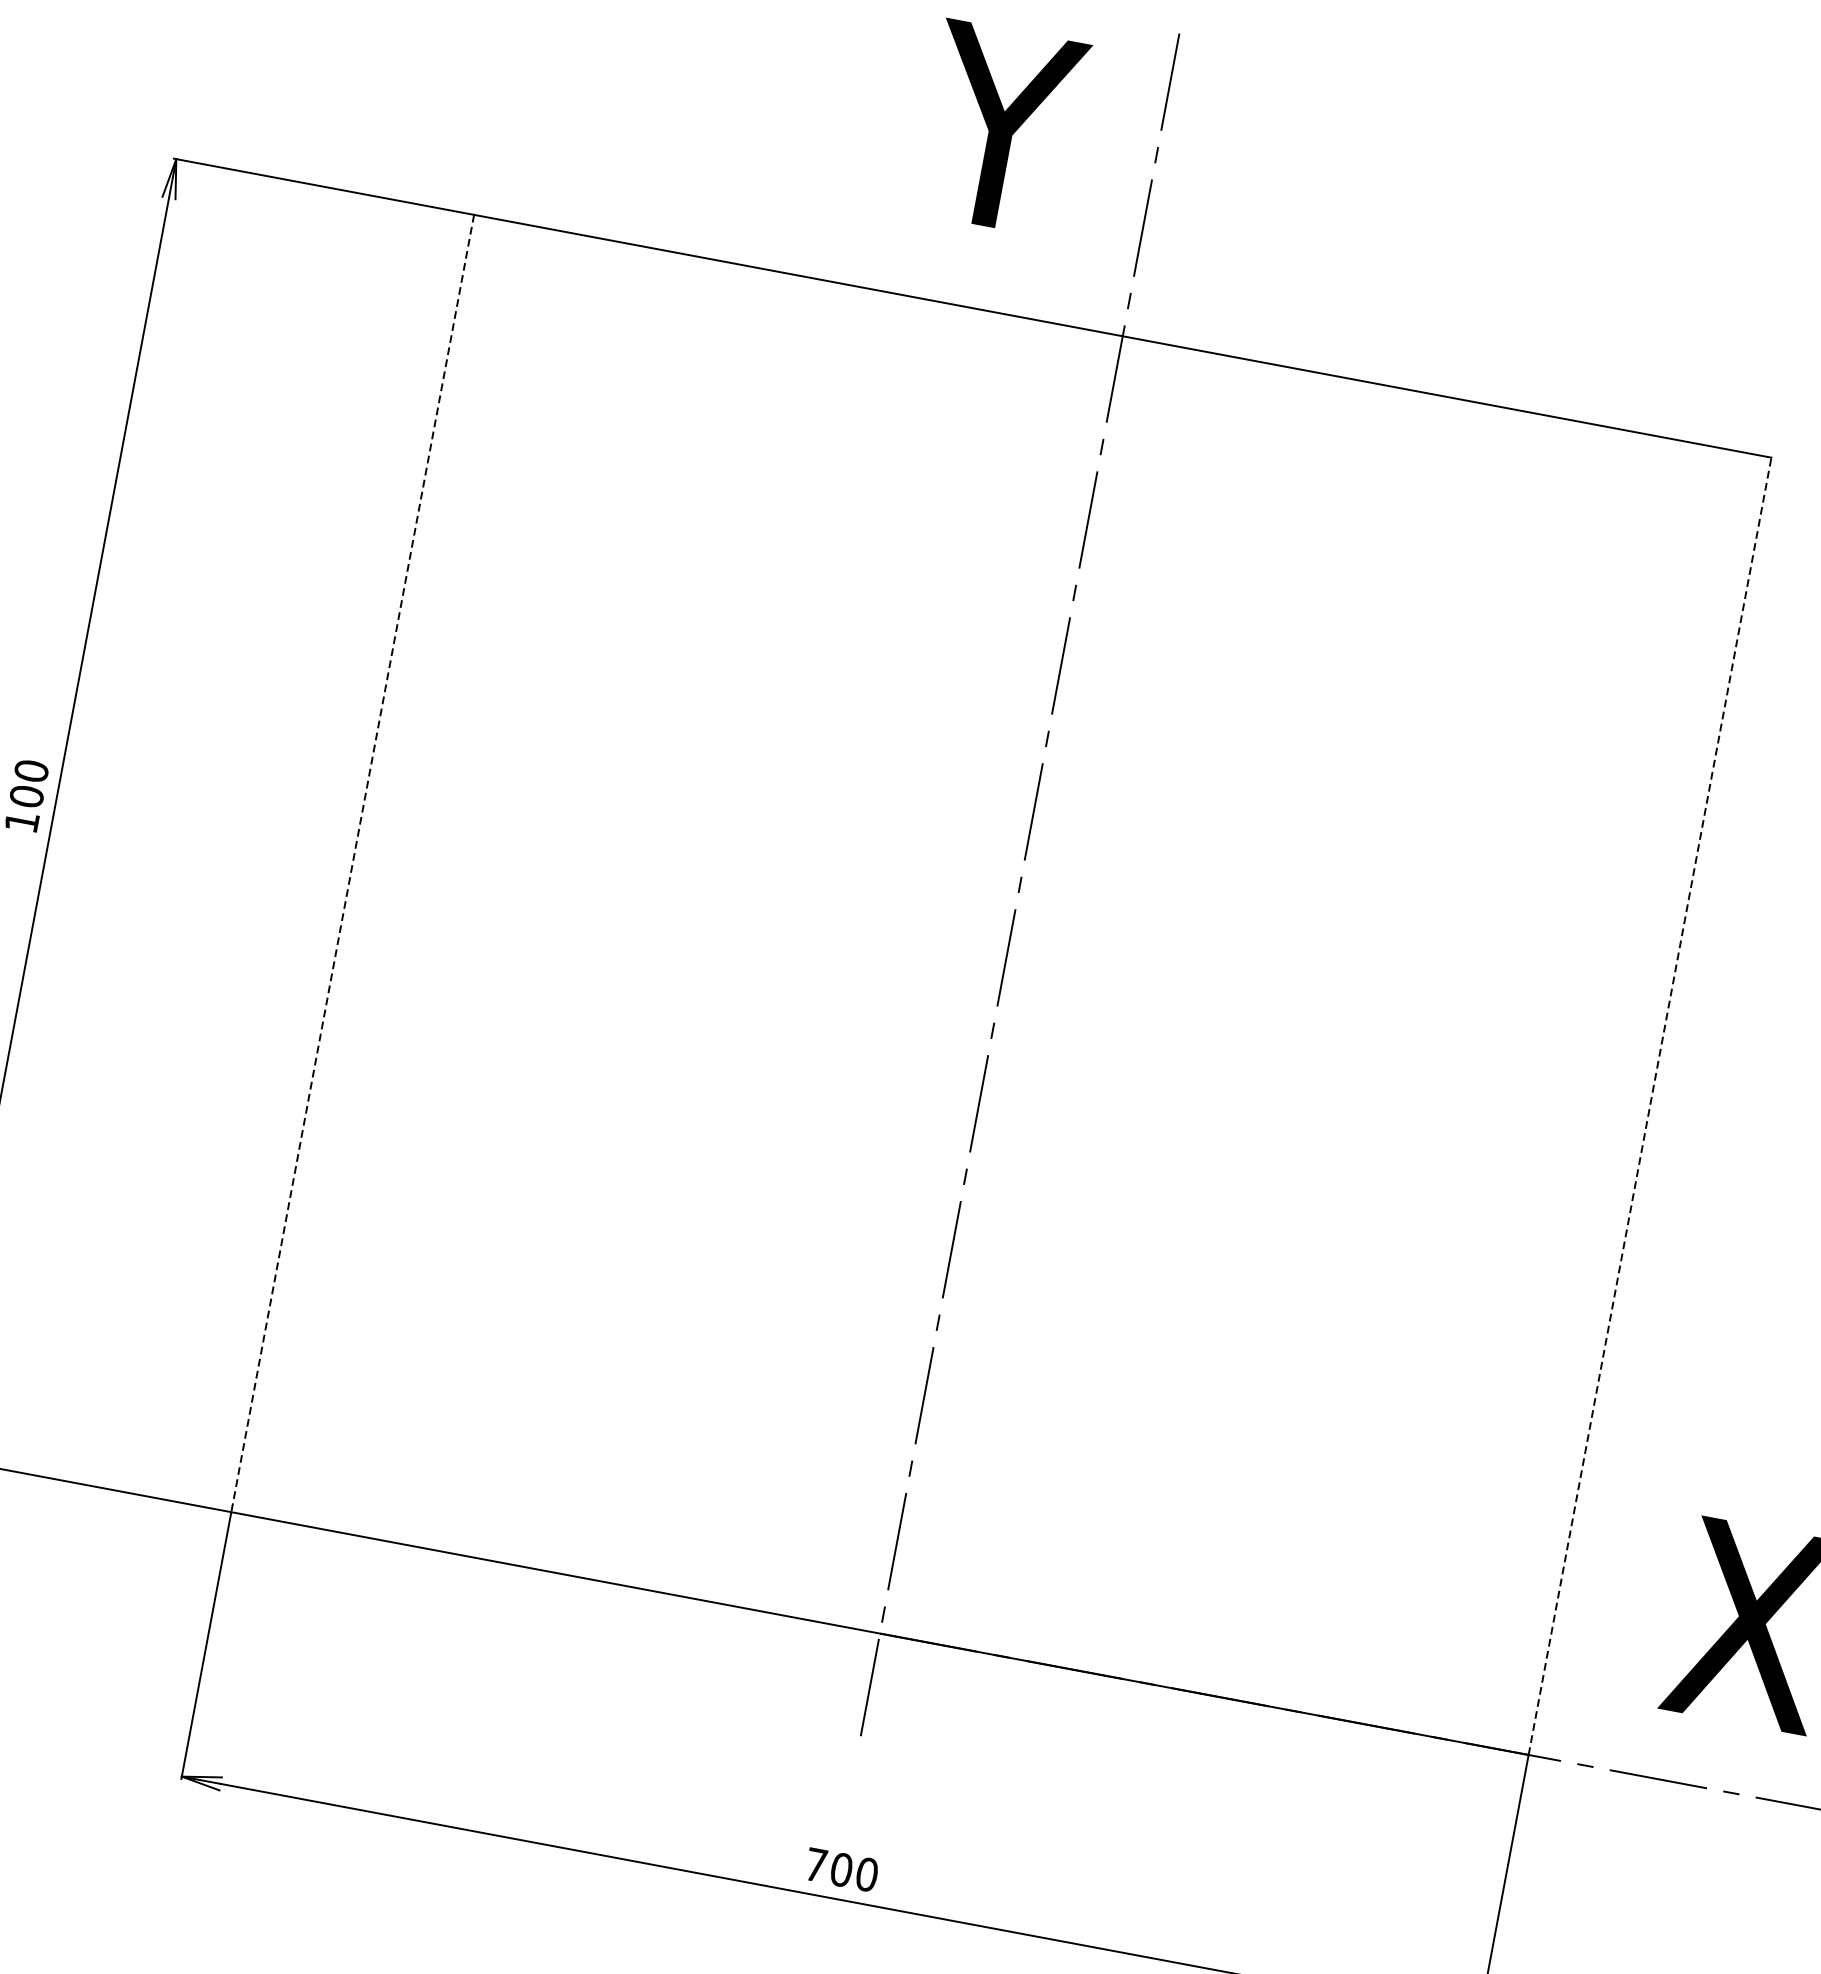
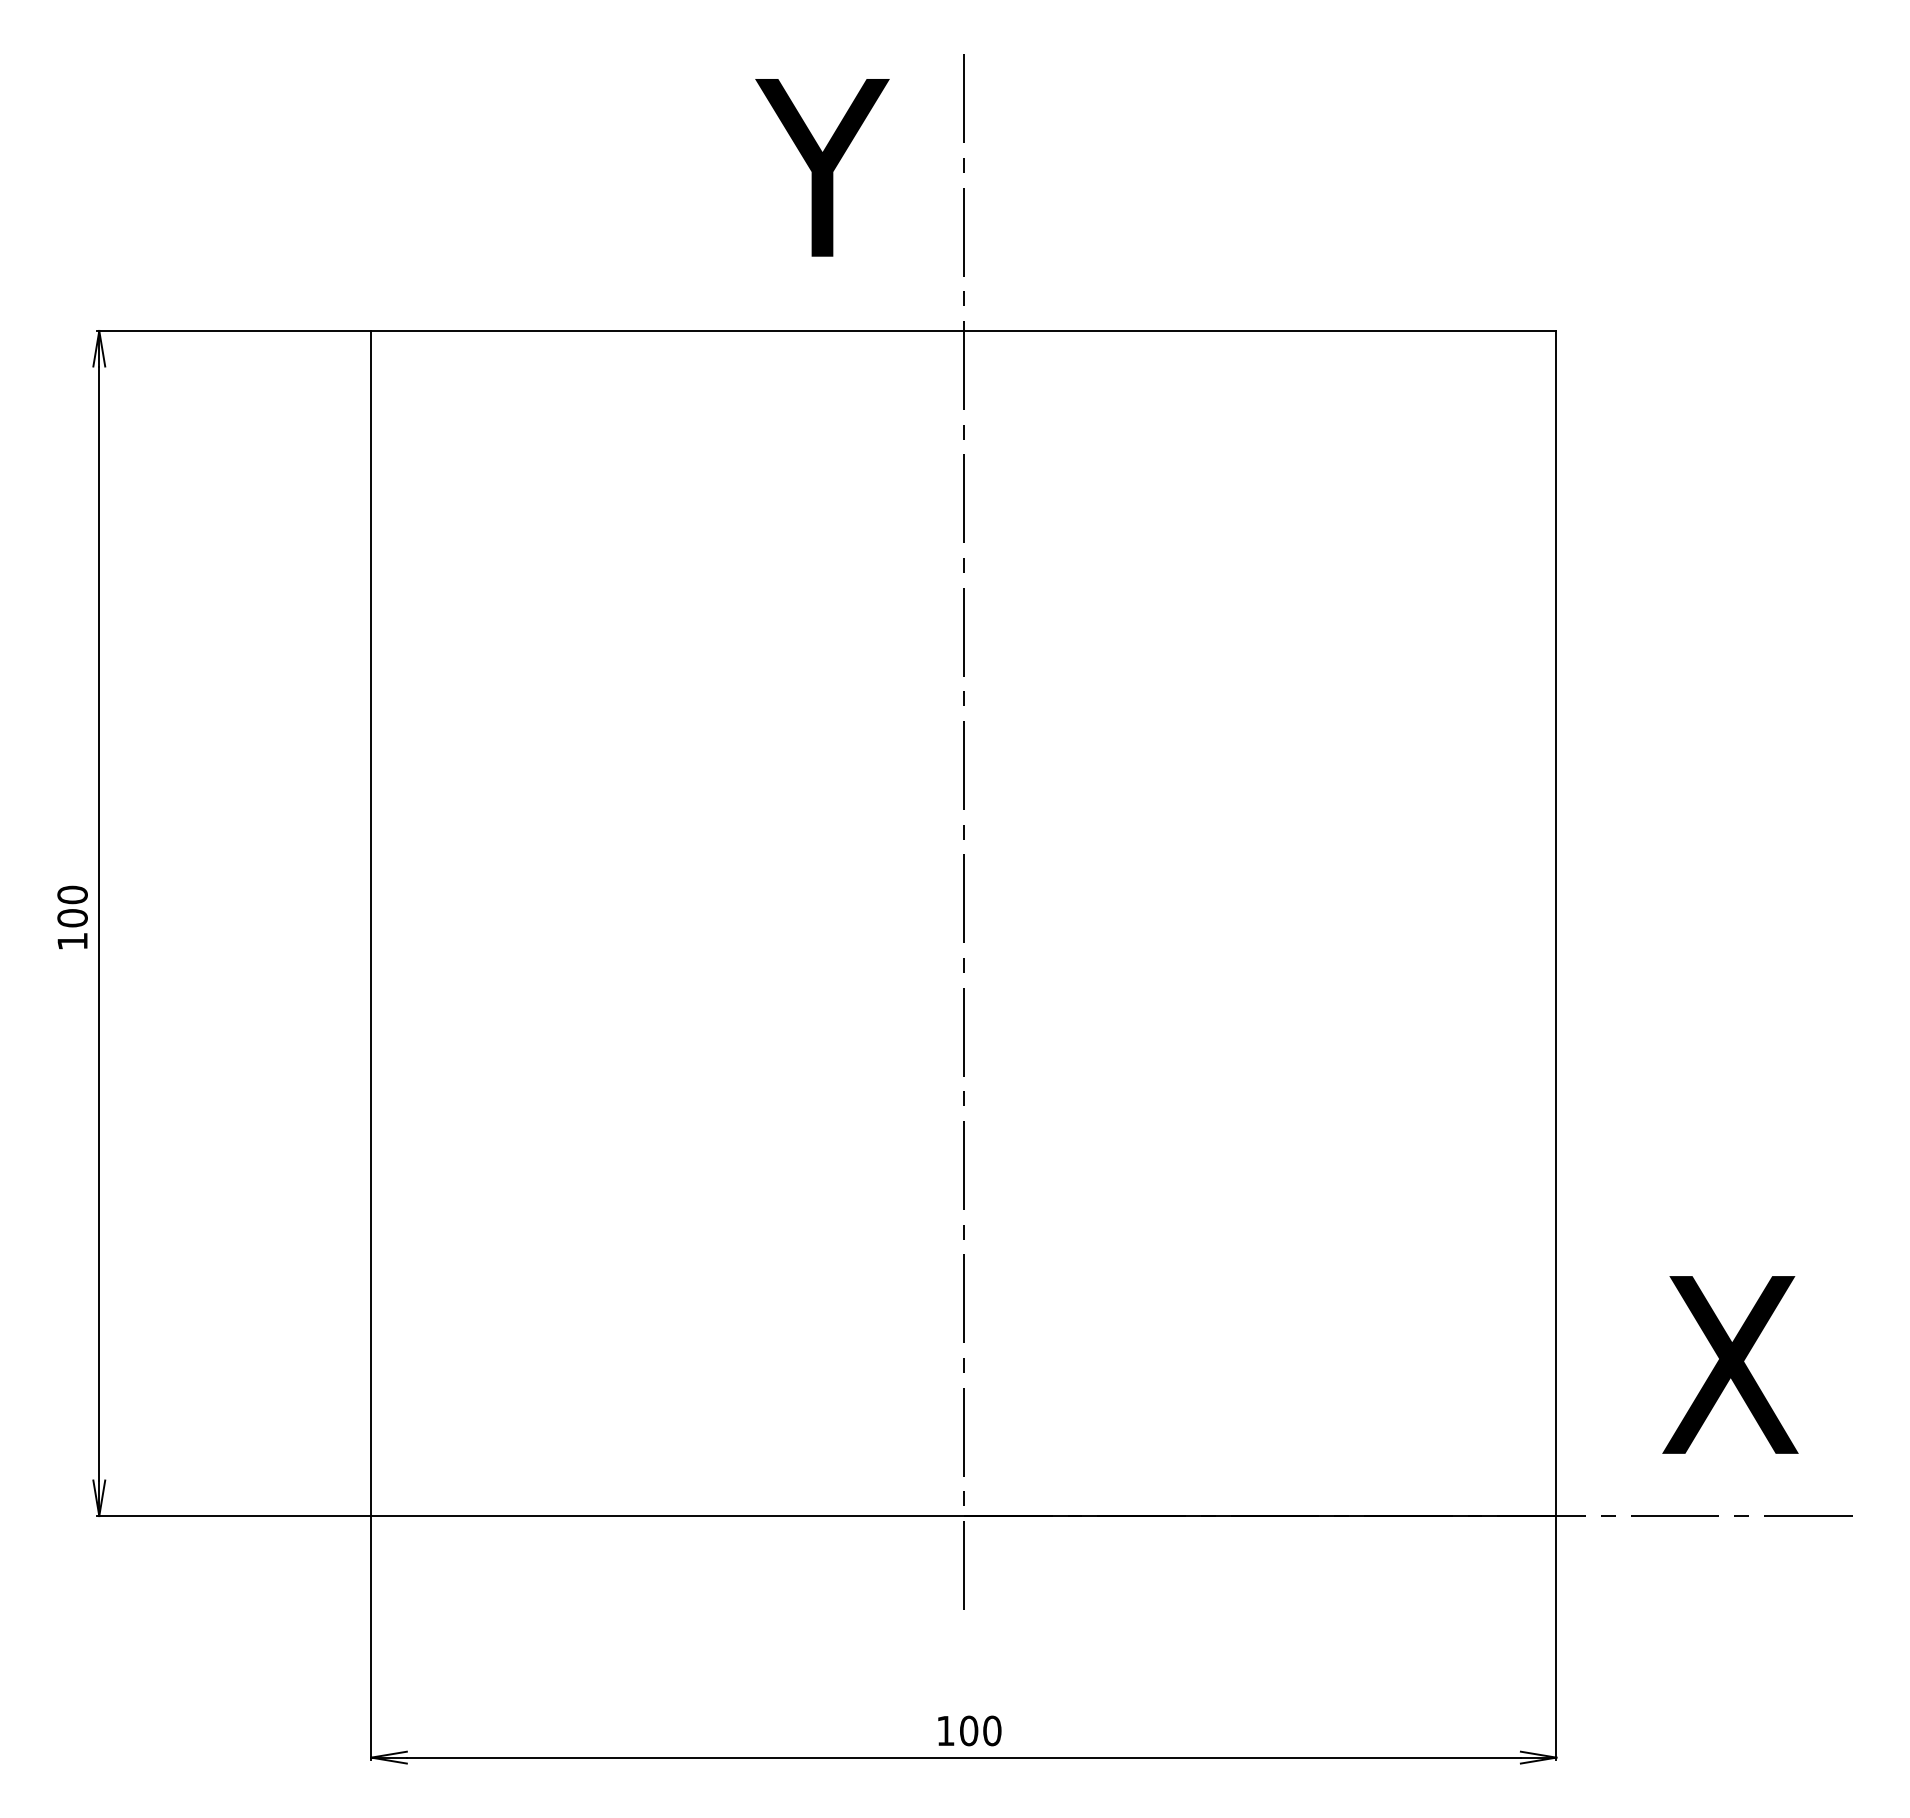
line: (352, 863) -> (371, 923), dashed -> solid
line: (1650, 1106) -> (1556, 923), dashed -> solid
text: (815, 1864) -> (945, 1730), 700 -> 100

